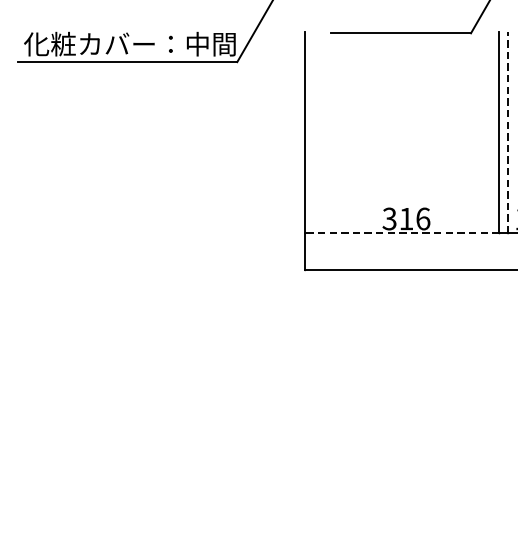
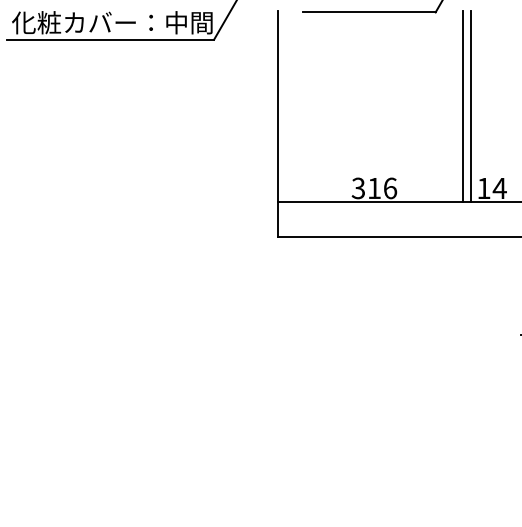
line: (507, 132) -> (470, 106), dashed -> solid
line: (402, 233) -> (370, 202), dashed -> solid

